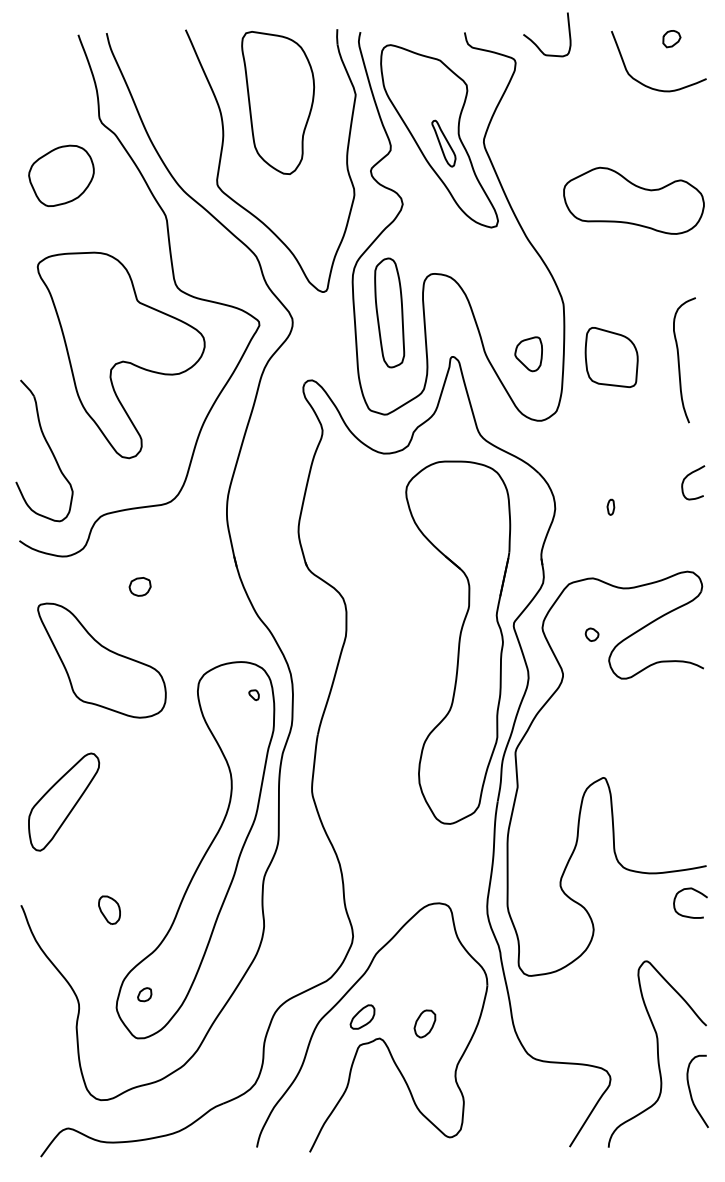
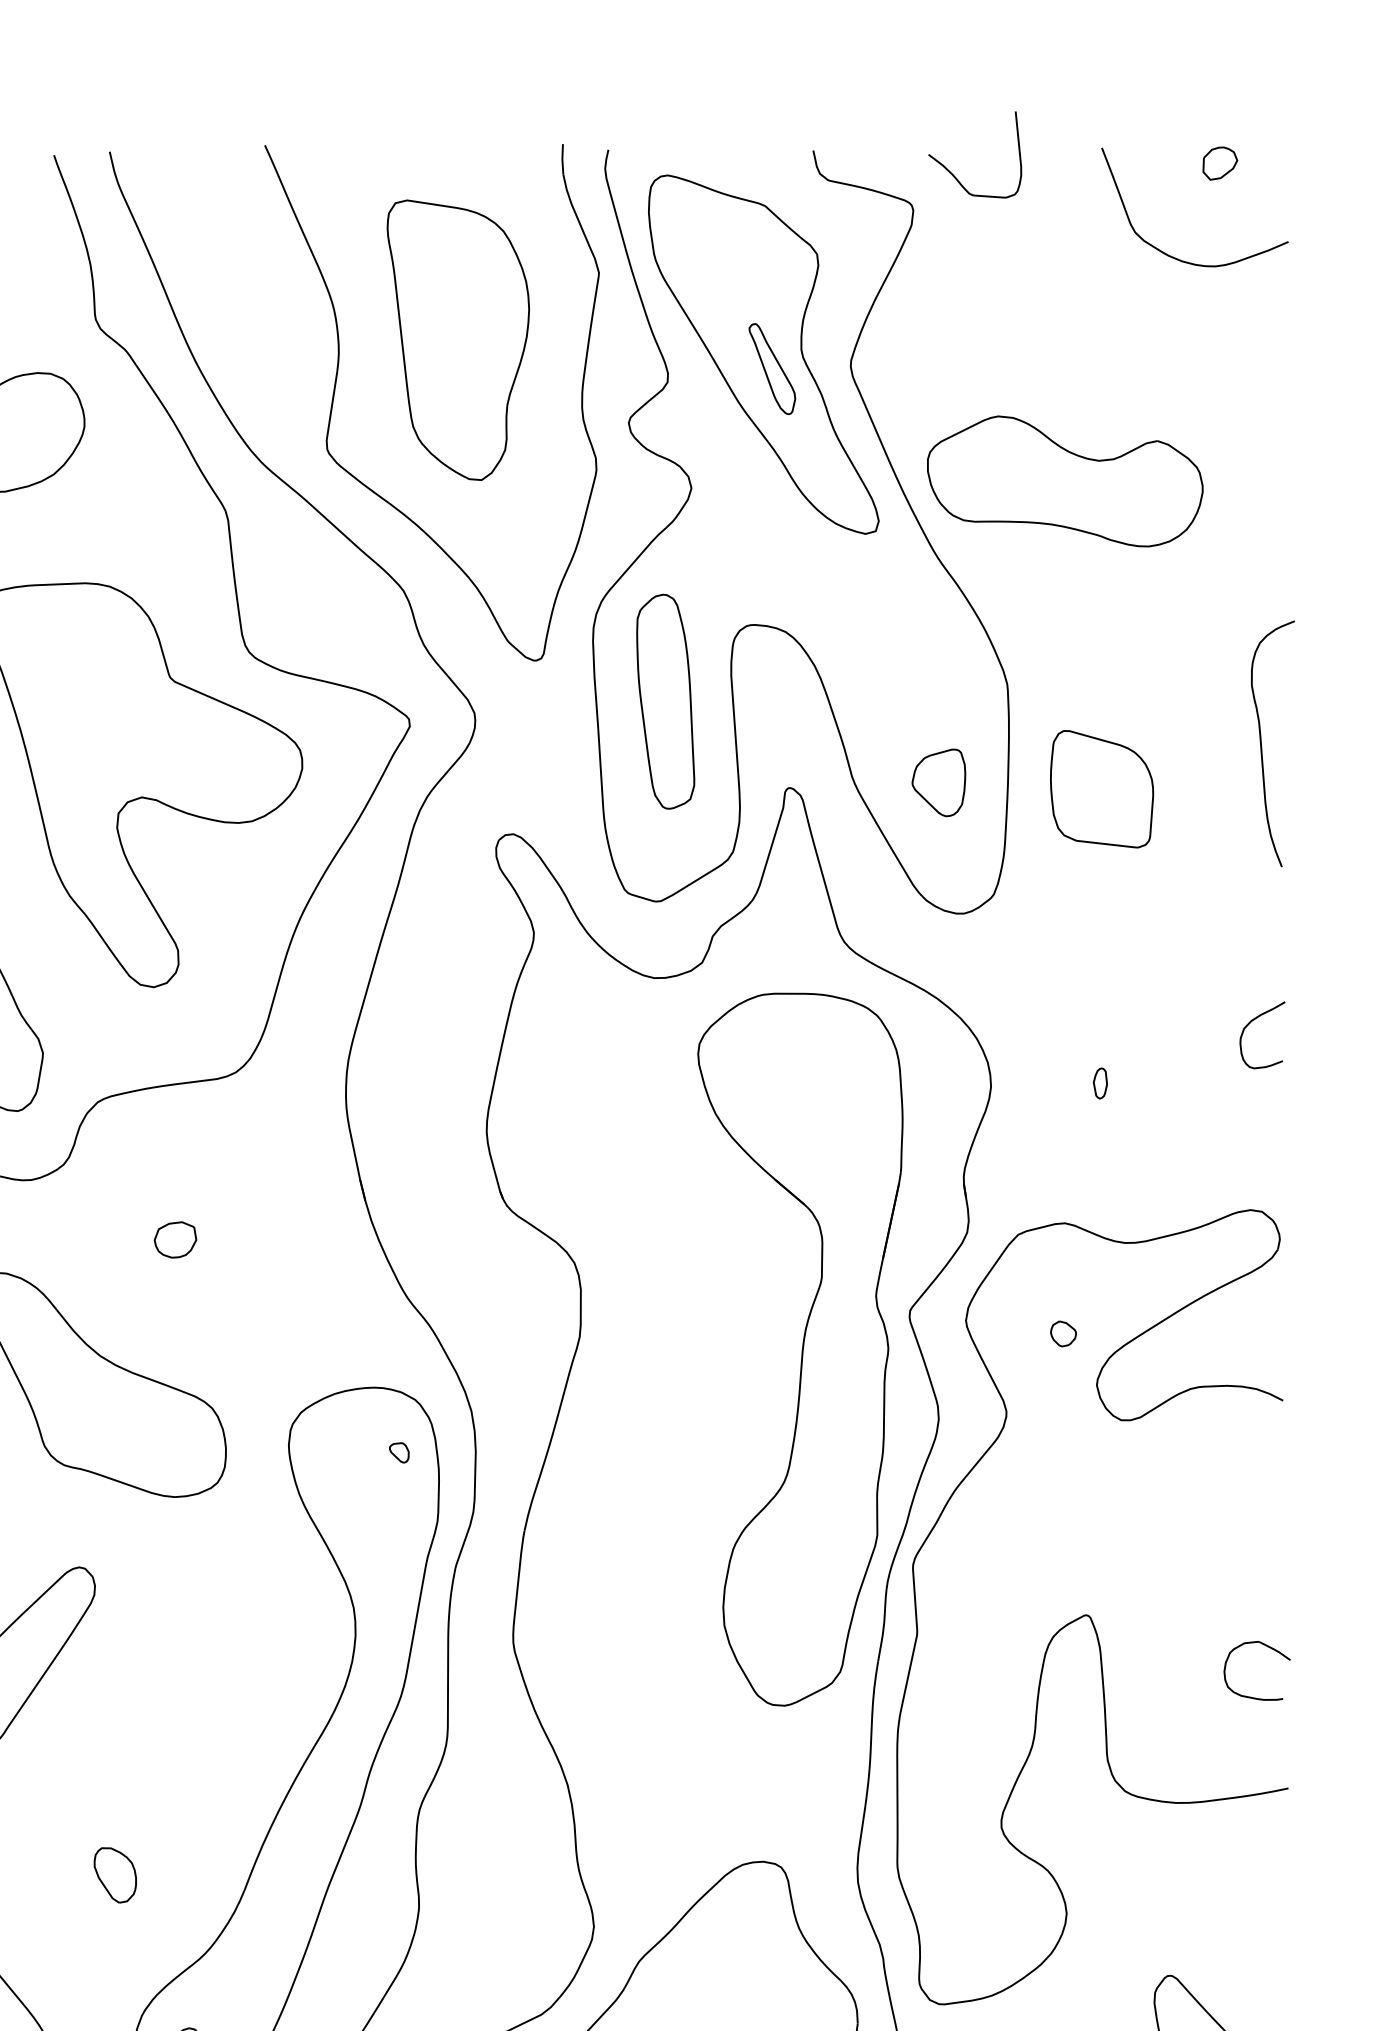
part: (277, 102) -> (457, 339), moved
part: (633, 200) -> (1064, 480), moved
curve: (679, 360) -> (1262, 744), moved
curve: (695, 891) -> (1266, 1647), moved

